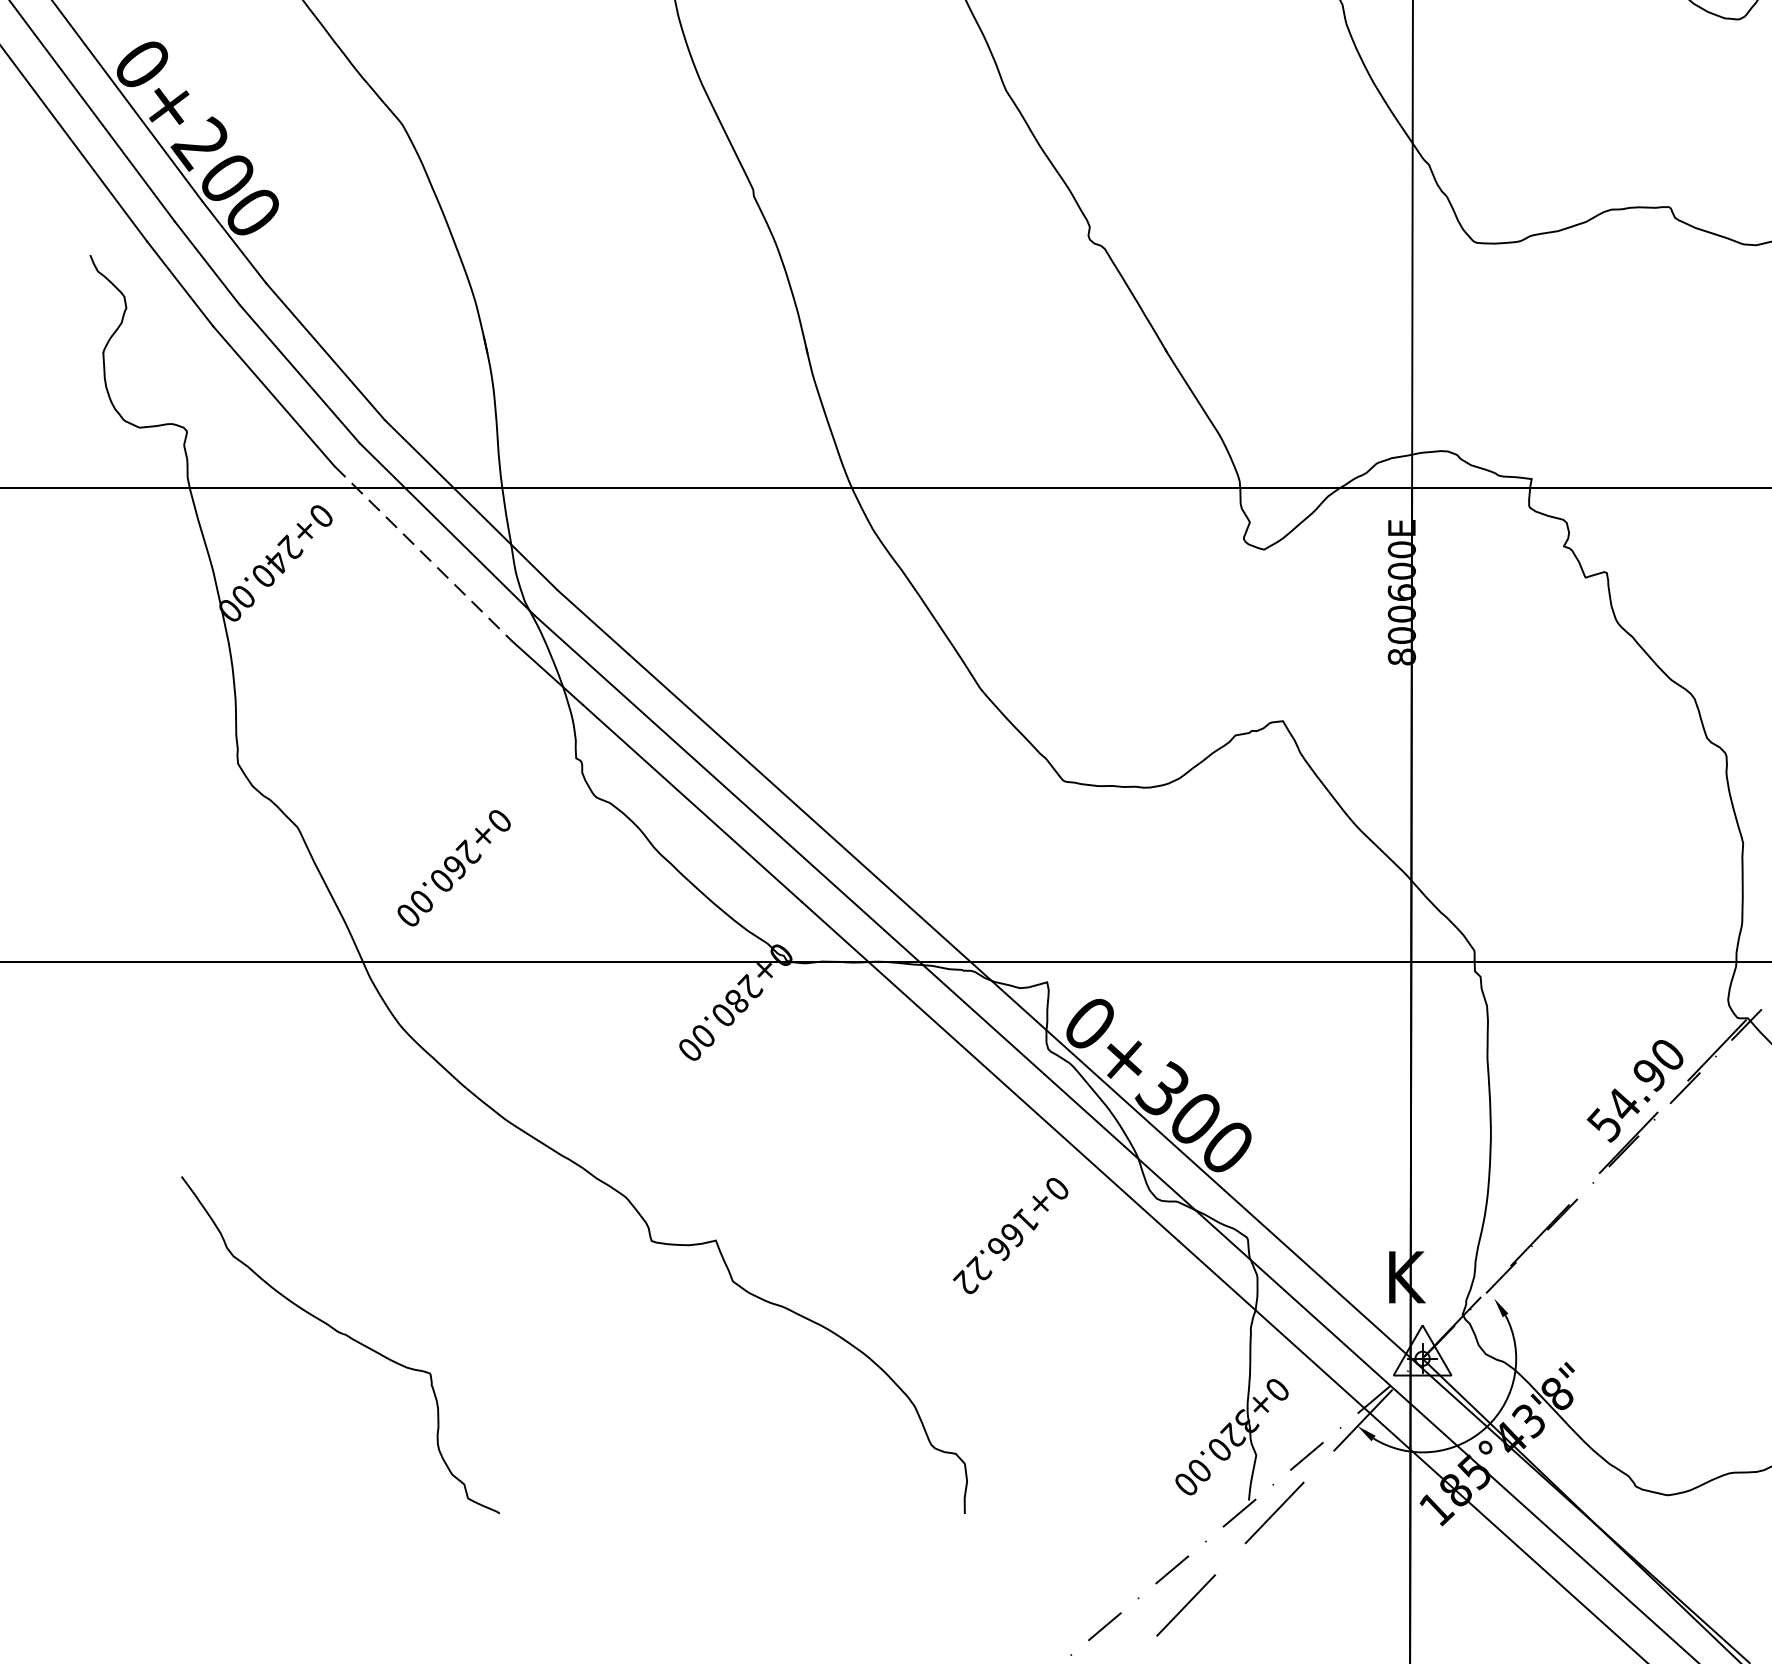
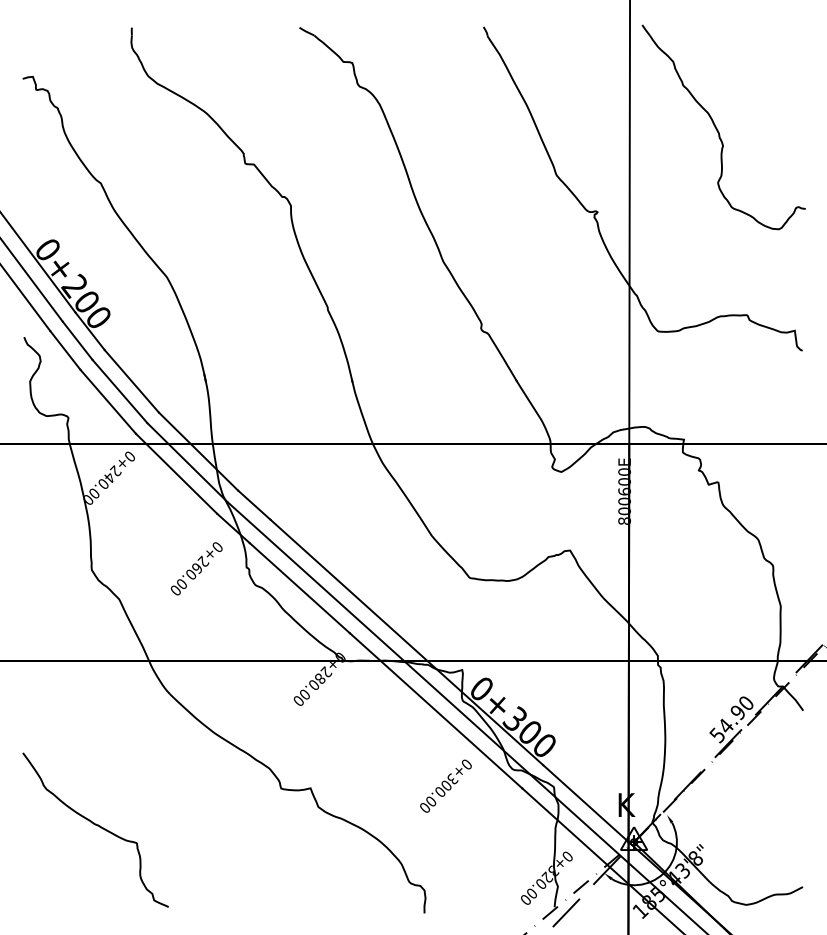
line: (423, 552) -> (176, 473), dashed -> solid
text: (453, 867) -> (196, 568), moved
text: (995, 1249) -> (438, 792), 0+166.22 -> 0+300.00
curve: (344, 1337) -> (97, 826), moved

